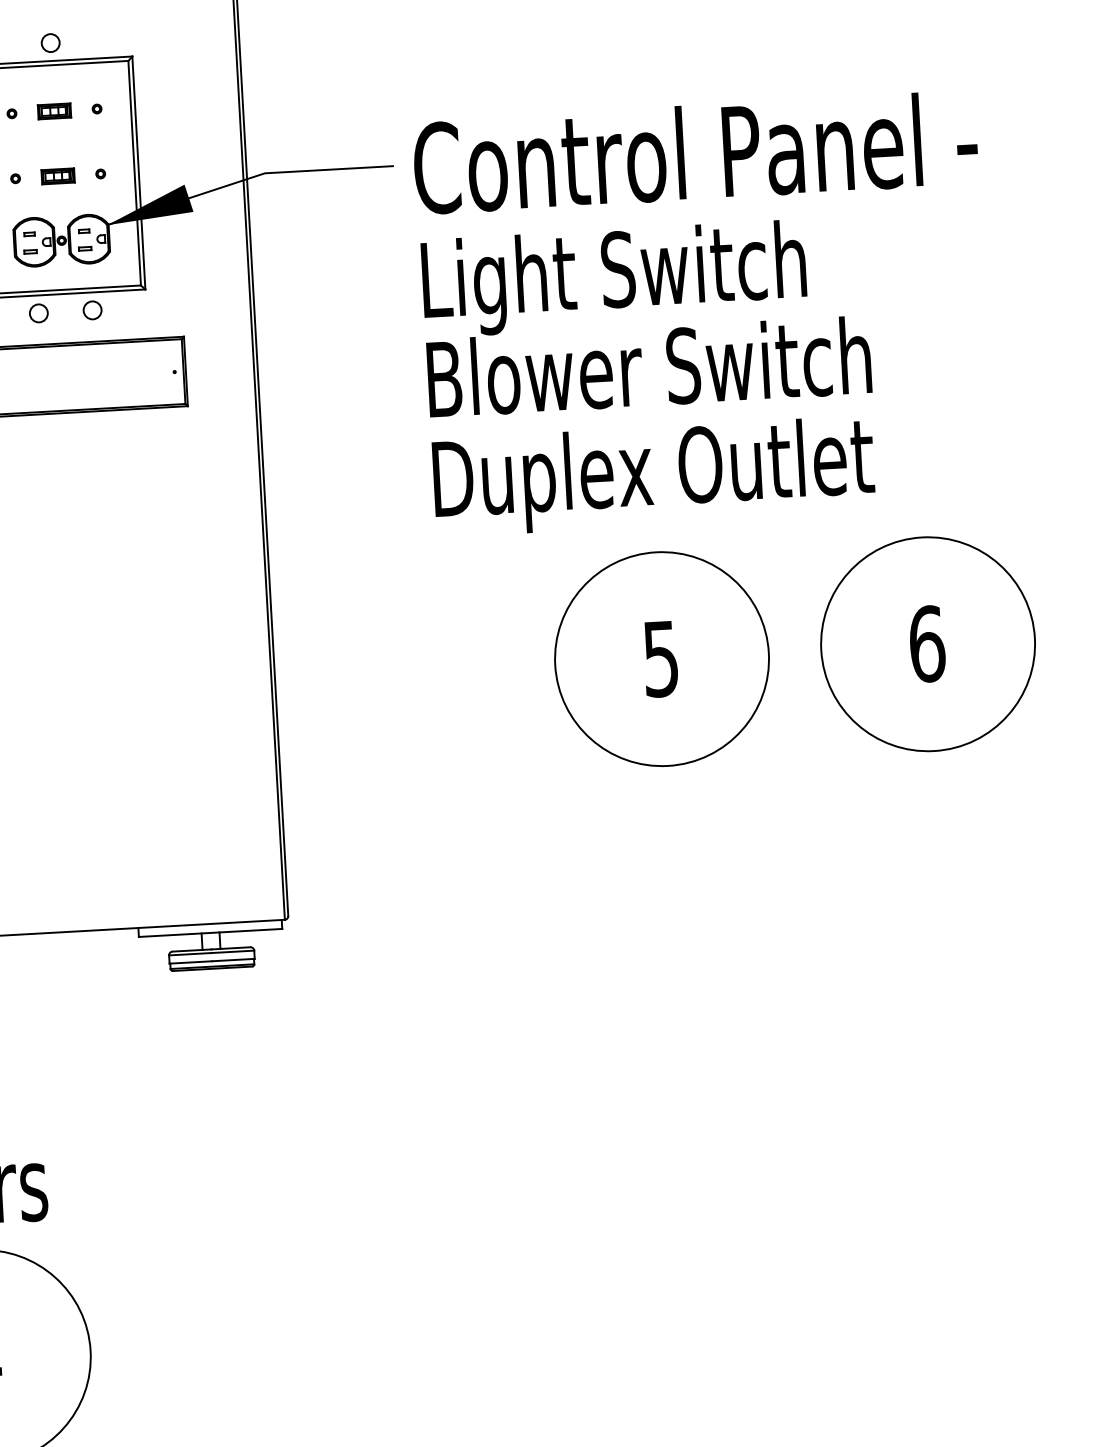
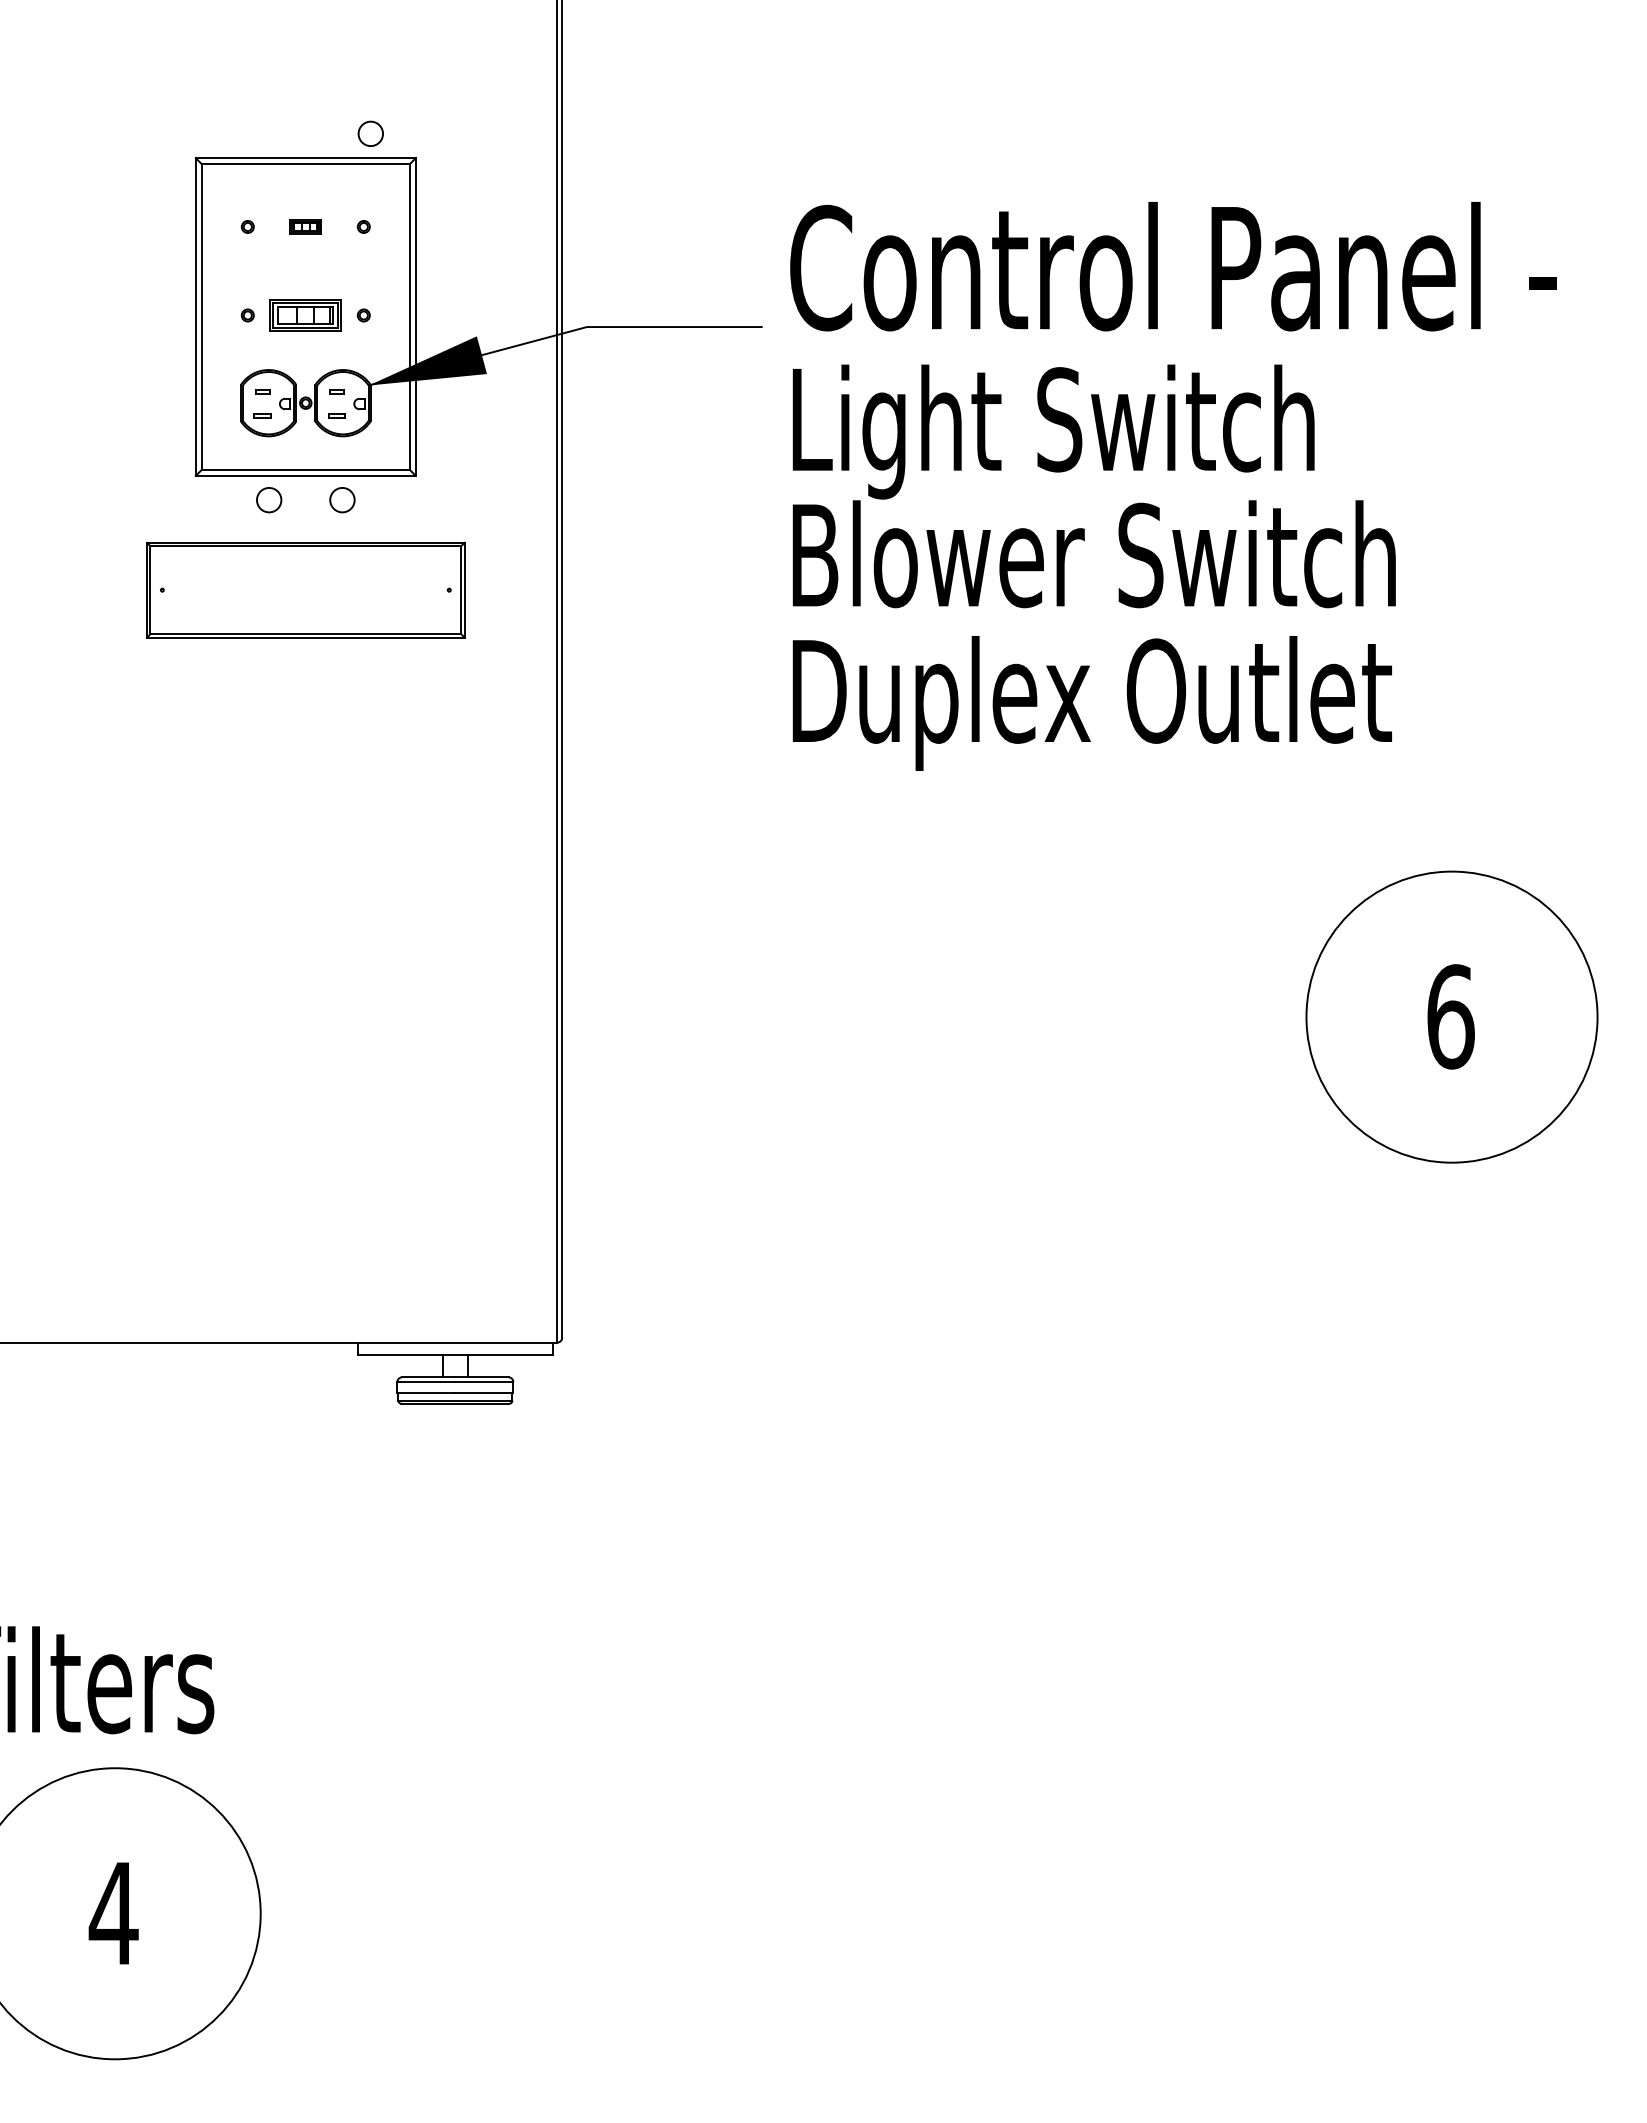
circle: (50, 42) -> (370, 133), moved
part: (54, 111) -> (305, 226), size x0.7
part: (57, 176) -> (305, 315), size x1.6
text: (704, 313) -> (1173, 486), moved
part: (662, 658) -> (1089, 1016), removed

